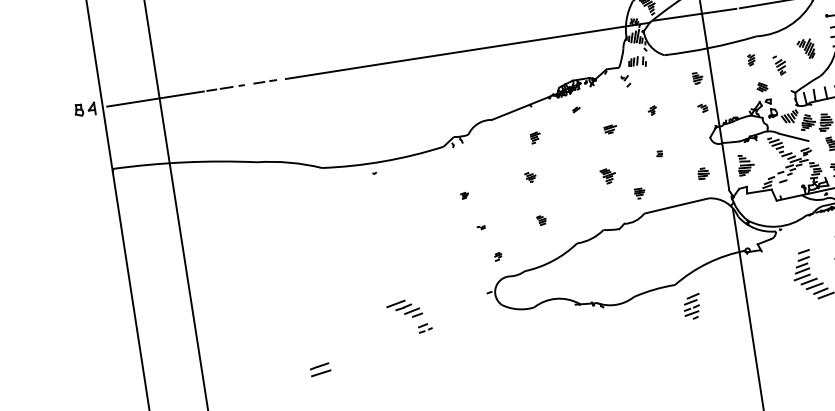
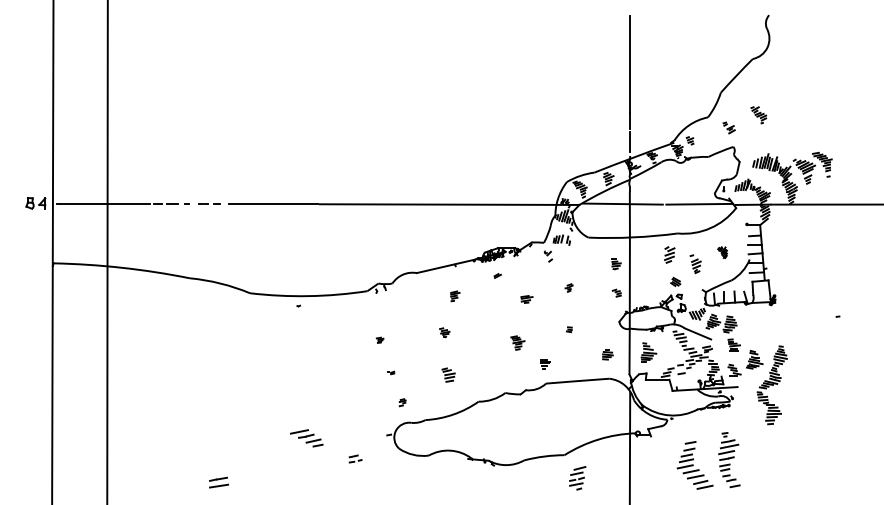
part: (806, 48) -> (722, 252), size x0.6
part: (751, 59) -> (669, 254), size x1.6
part: (541, 220) -> (448, 374), size x1.6
part: (425, 327) -> (355, 458), moved

